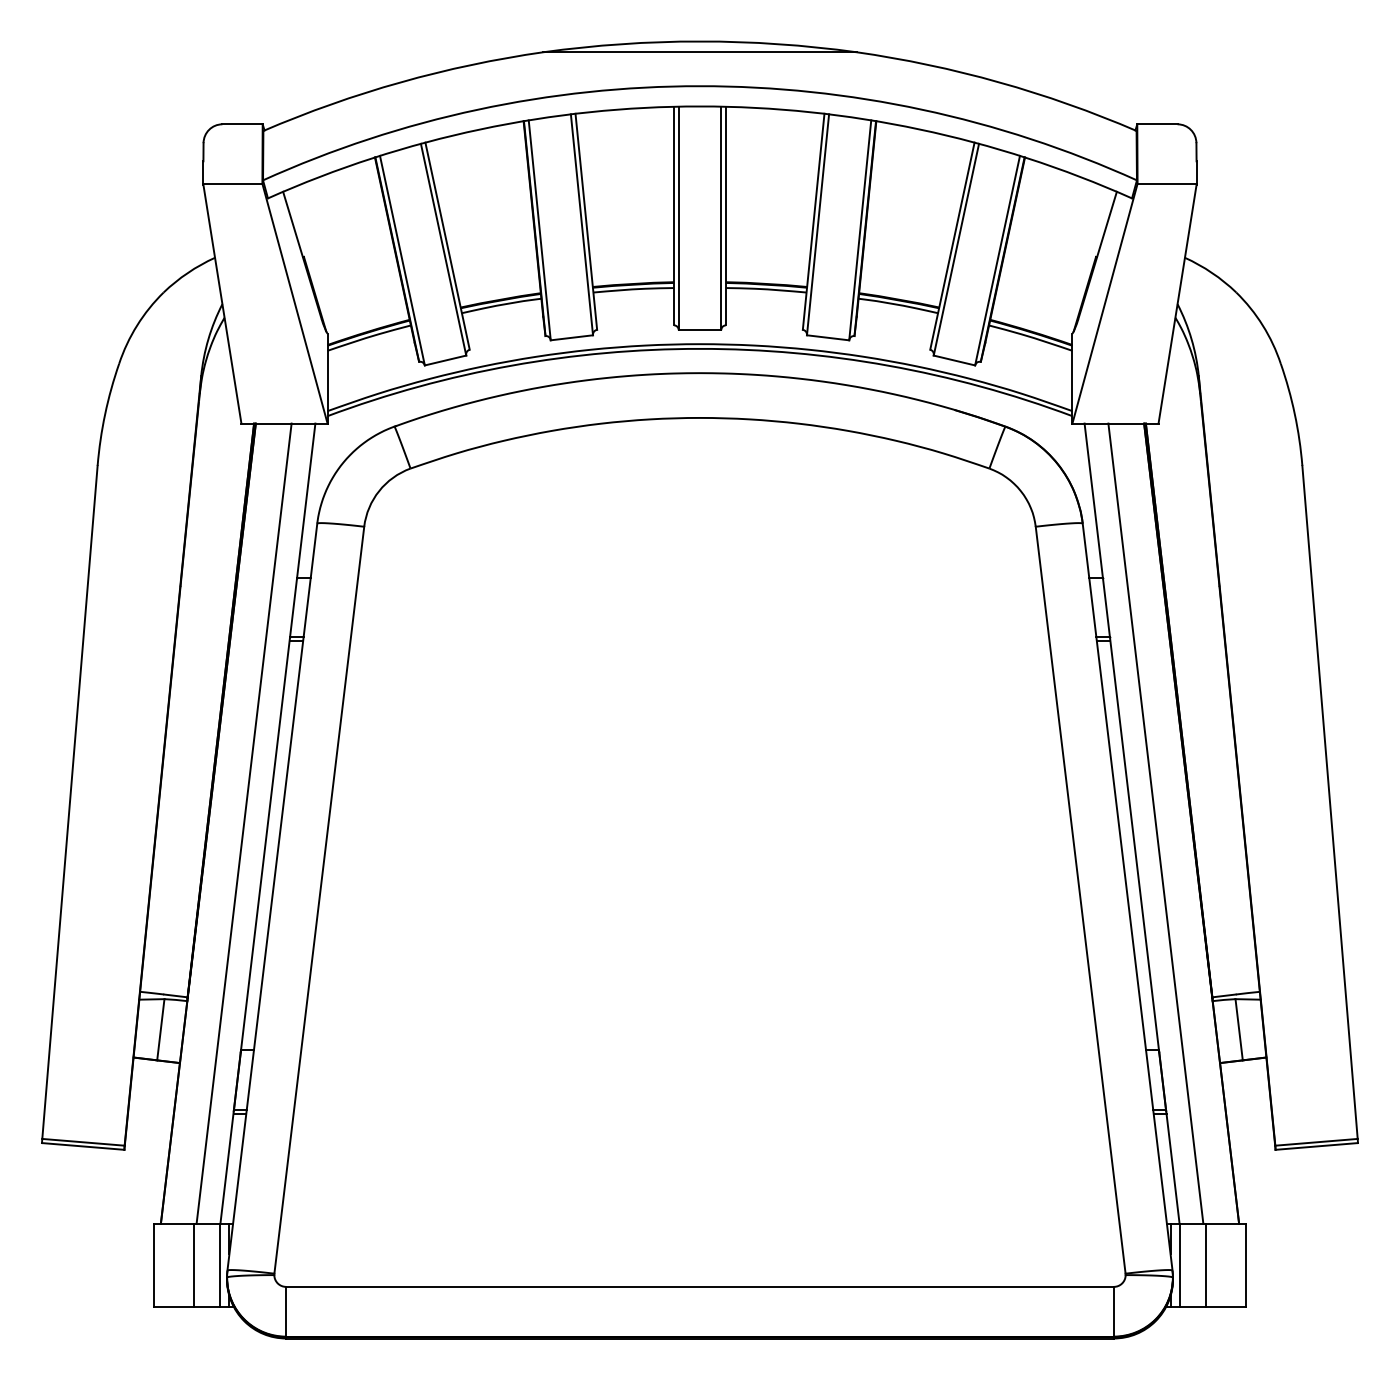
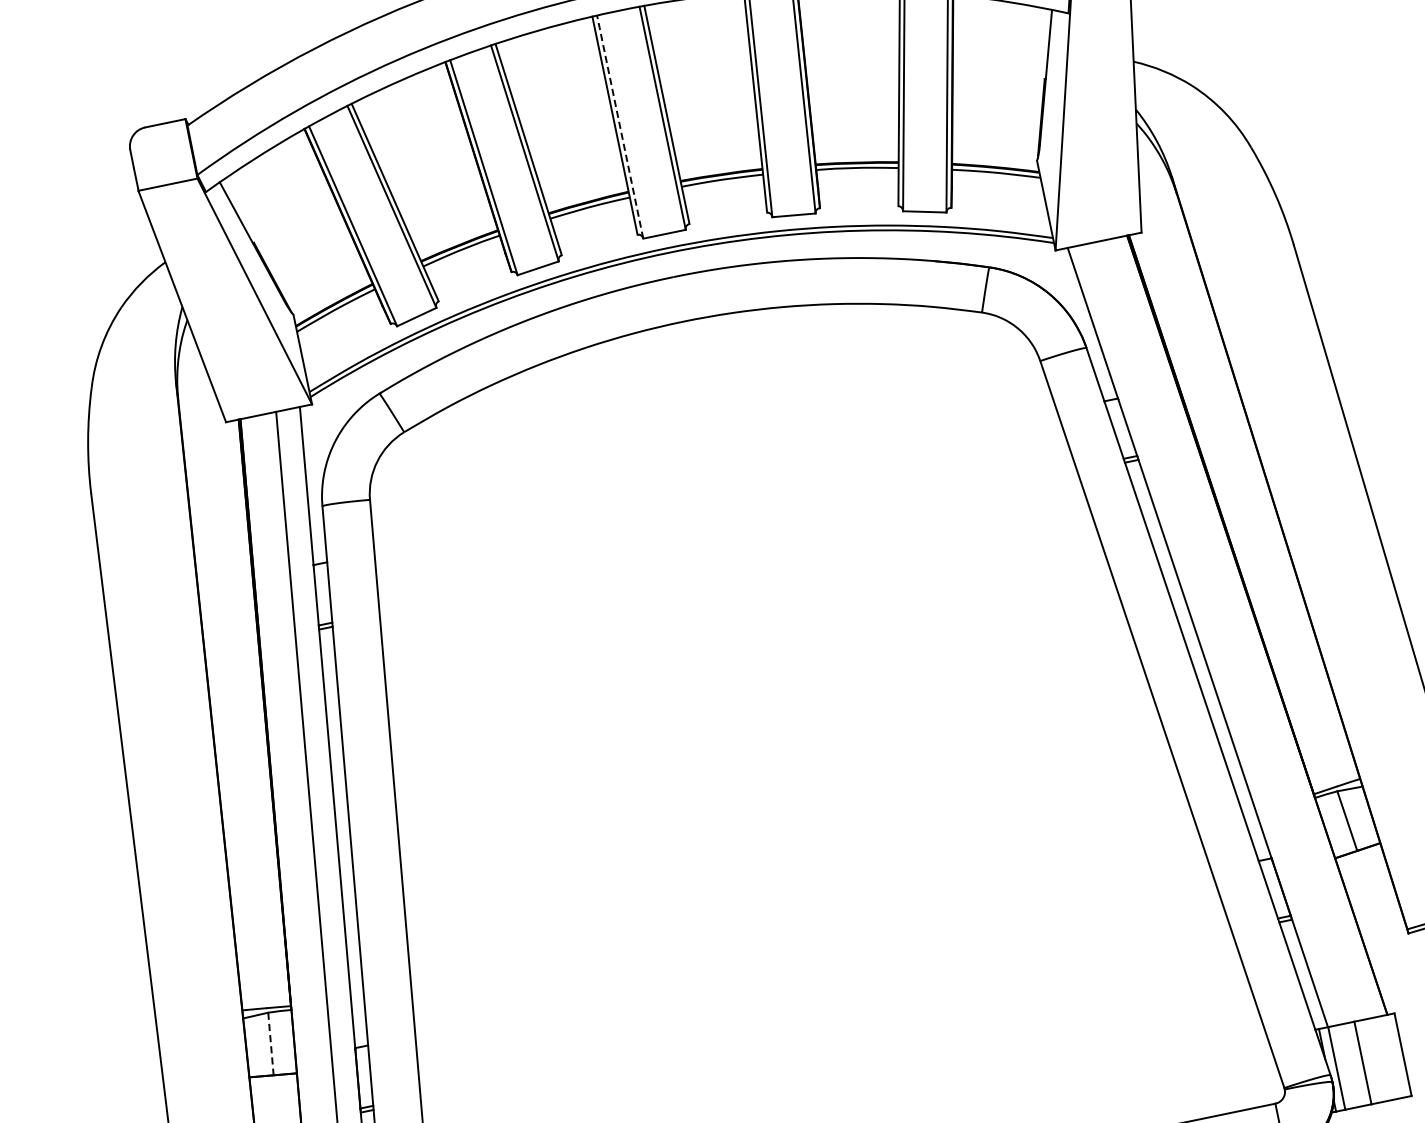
line: (678, 218) -> (619, 127), solid -> dashed
line: (1155, 823) -> (1221, 632), removed
line: (160, 1029) -> (270, 1043), solid -> dashed

